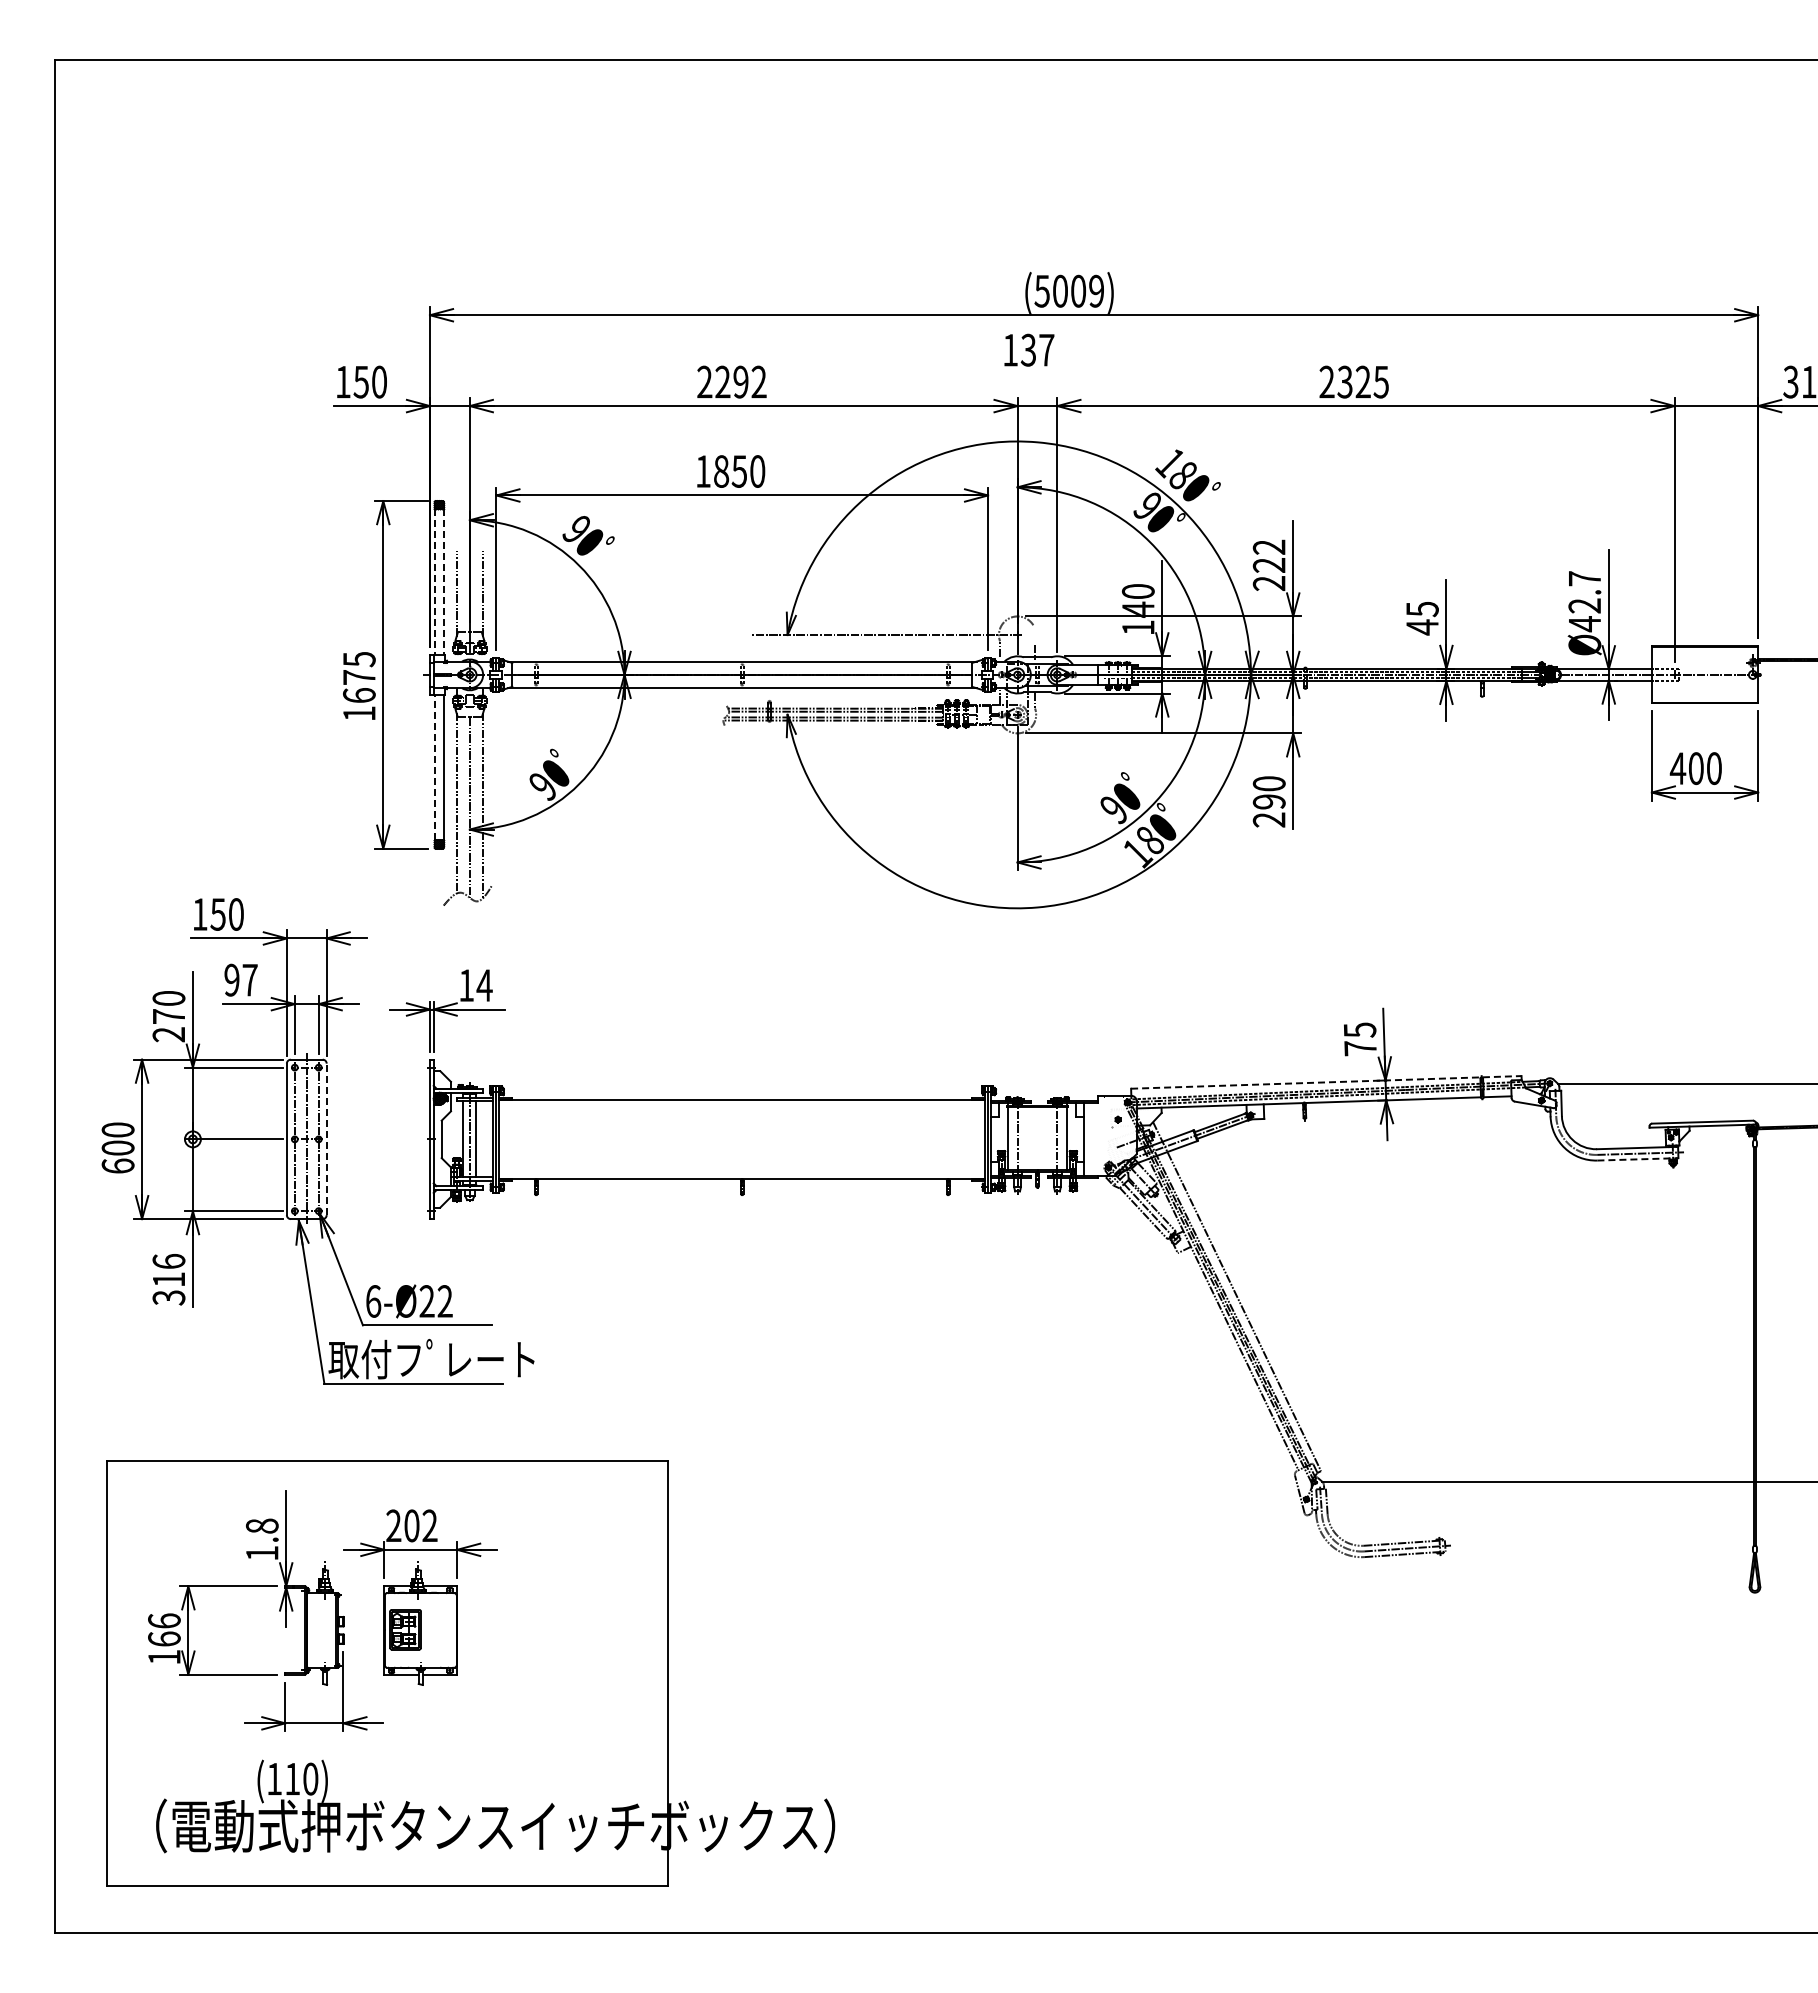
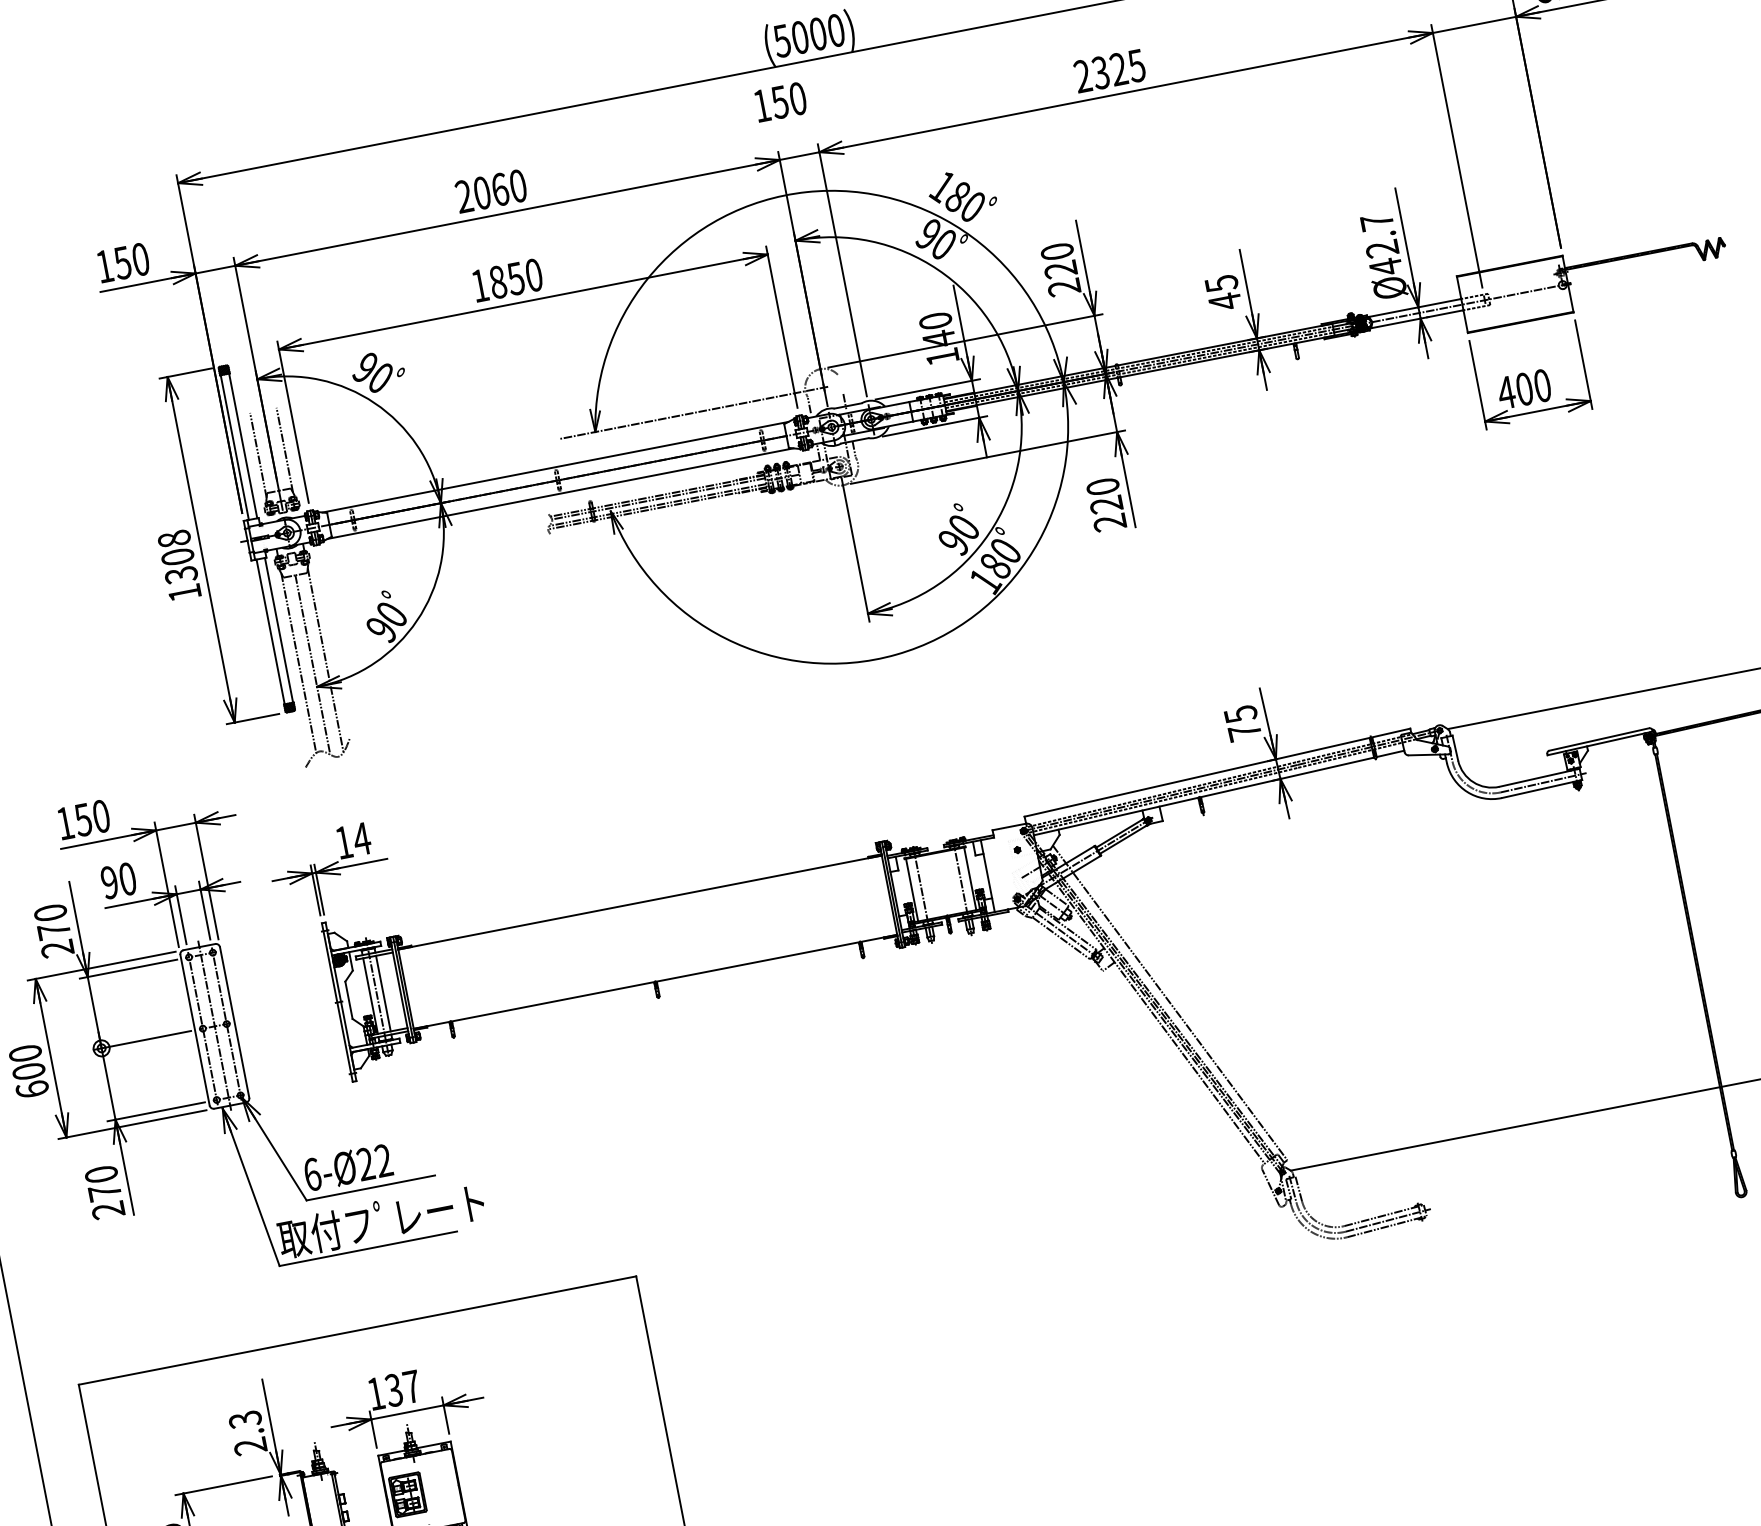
text: (1096, 290) -> (835, 29), (5009) -> (5000)
text: (1037, 349) -> (788, 99), 137 -> 150
text: (740, 381) -> (499, 189), 2292 -> 2060
text: (1268, 546) -> (1056, 251), 222 -> 220
line: (435, 582) -> (235, 447), dashed -> solid
line: (443, 582) -> (243, 446), dashed -> solid
text: (359, 677) -> (177, 556), 1675 -> 1308
line: (435, 767) -> (270, 631), dashed -> solid
text: (1269, 801) -> (1106, 504), 290 -> 220
text: (249, 979) -> (126, 878), 97 -> 90
line: (1326, 1082) -> (1217, 772), dashed -> solid
line: (326, 1139) -> (234, 1022), dashed -> solid
line: (1637, 1159) -> (1541, 789), dashed -> solid
text: (168, 1279) -> (104, 1192), 316 -> 270
text: (411, 1525) -> (393, 1390), 202 -> 137
text: (261, 1539) -> (247, 1432), 1.8 -> 2.3

